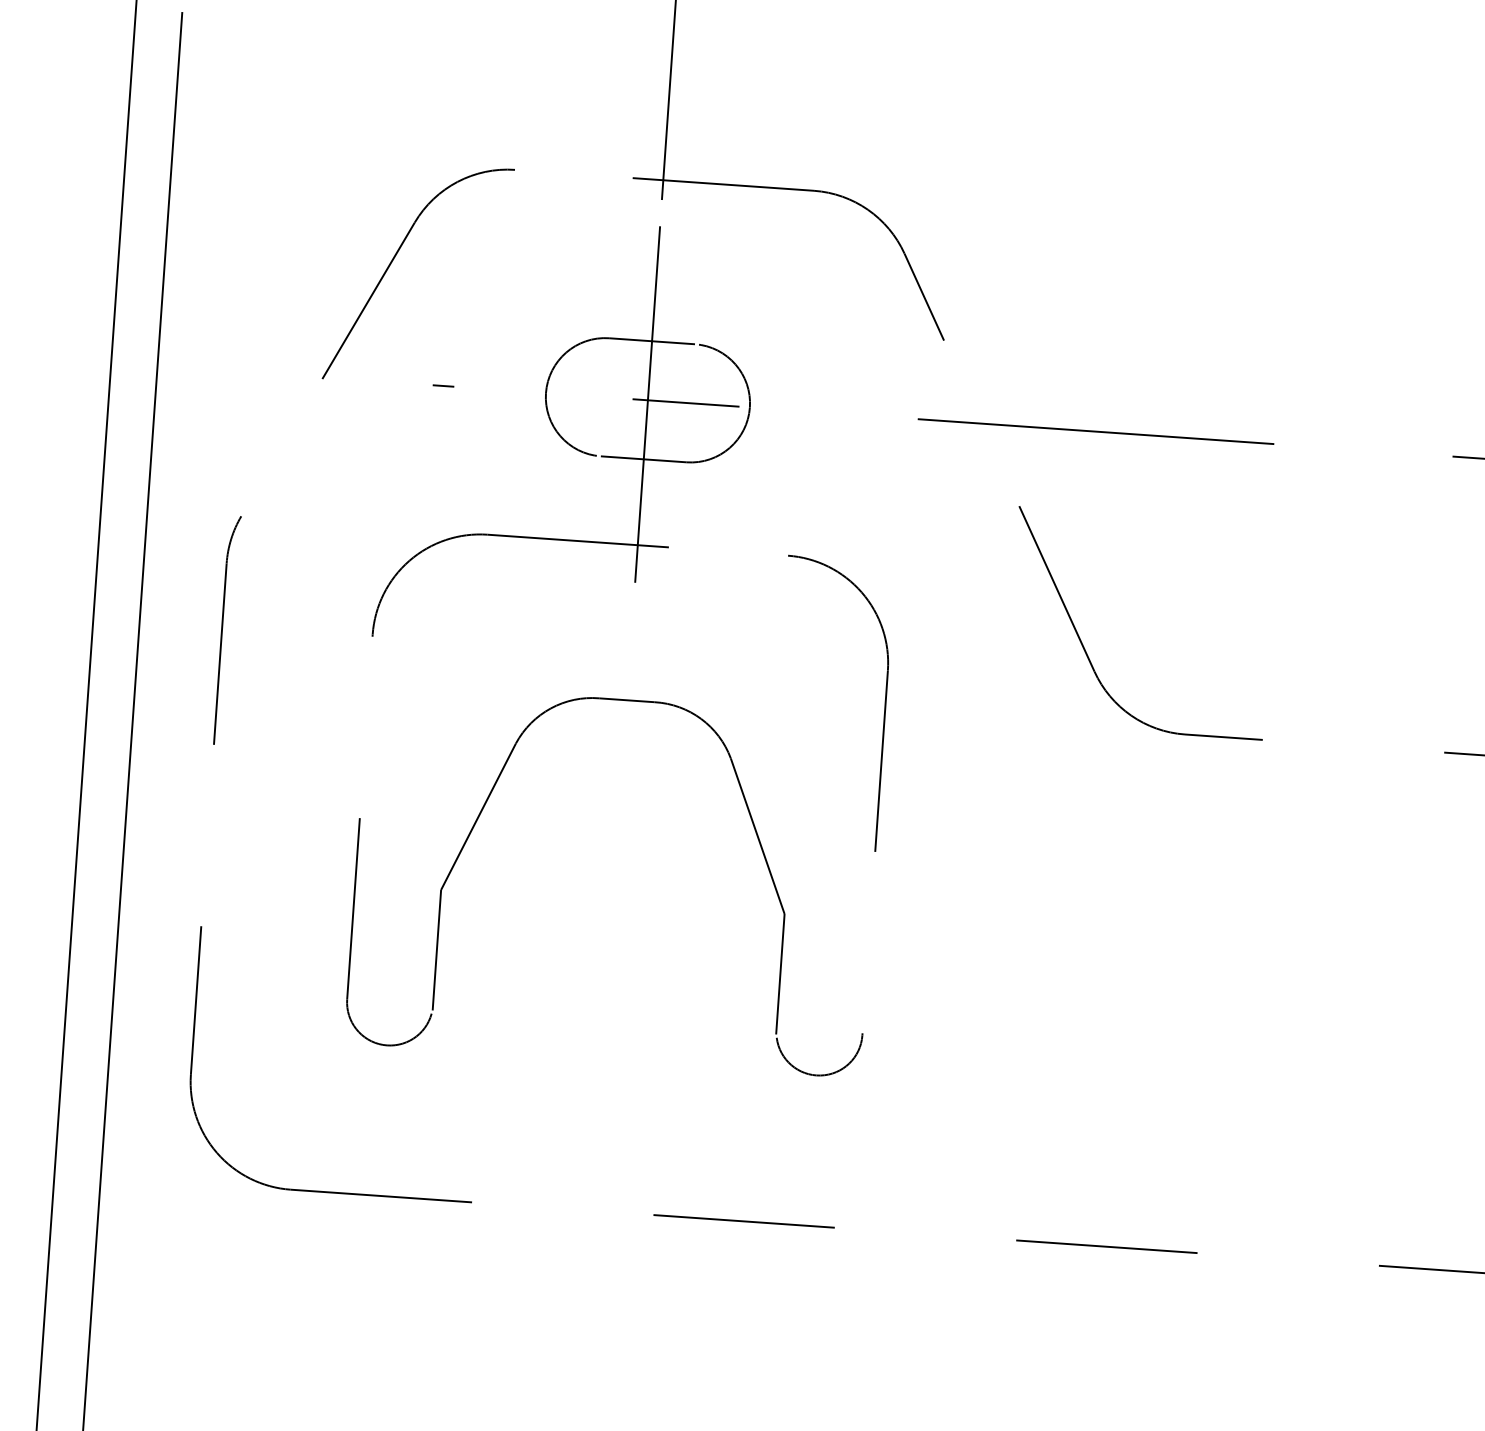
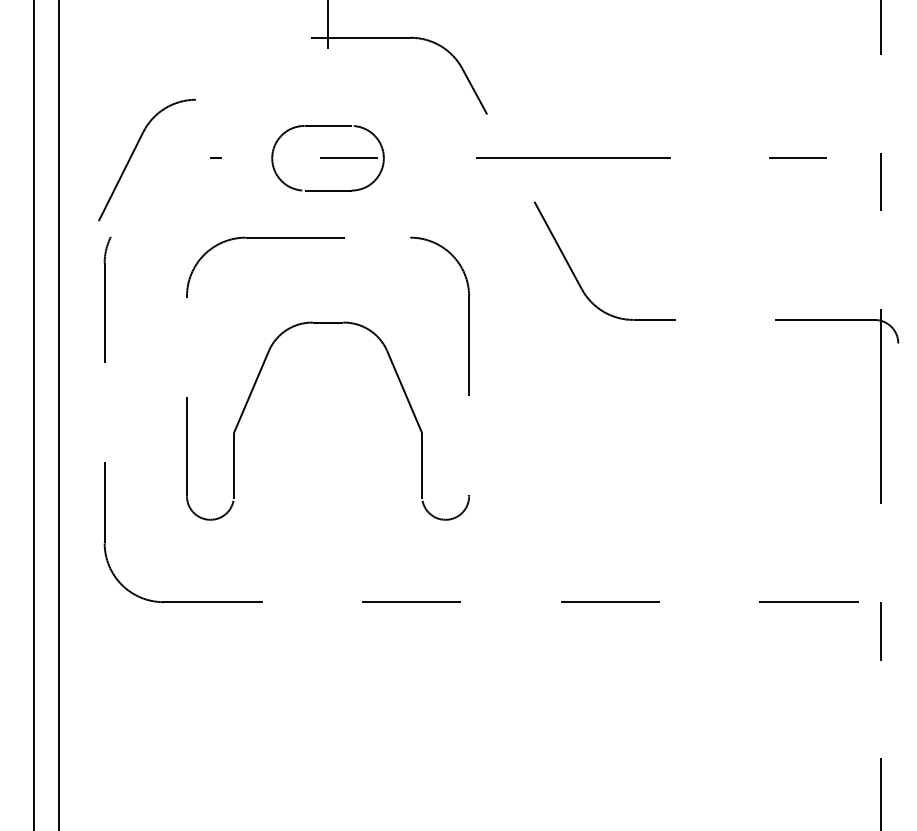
part: (396, 258) -> (134, 152), moved
line: (648, 406) -> (328, 161), removed

